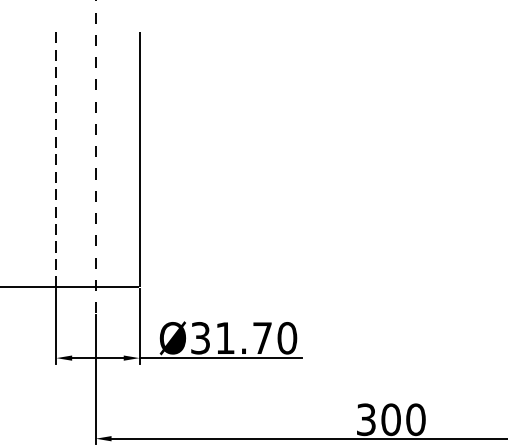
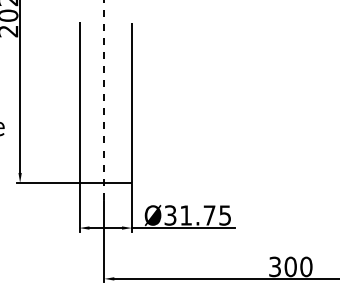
line: (56, 160) -> (79, 103), dashed -> solid
text: (287, 338) -> (225, 215), Ø31.70 -> Ø31.75

